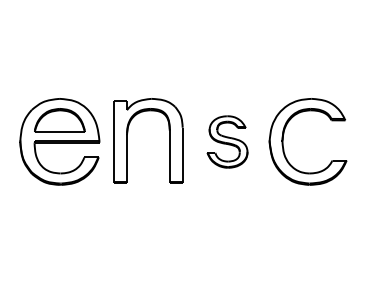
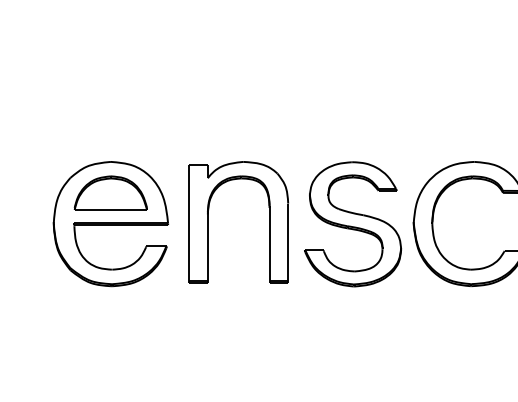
part: (227, 141) -> (352, 223), size x1.67

